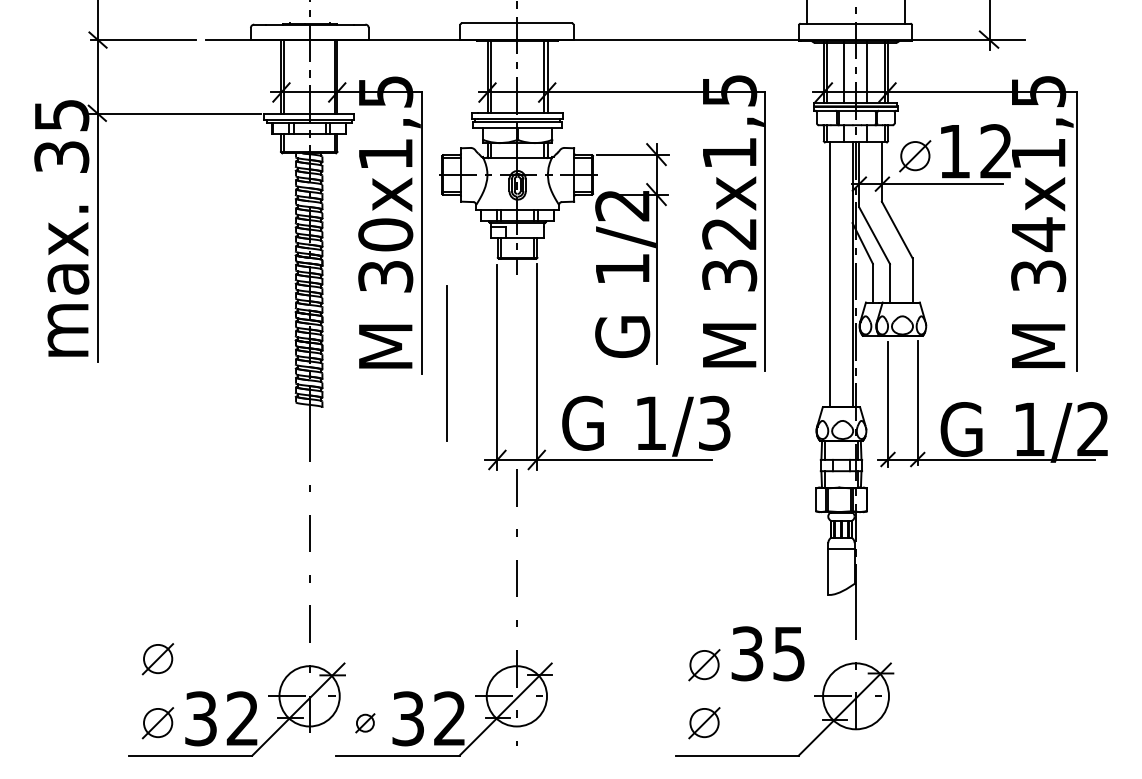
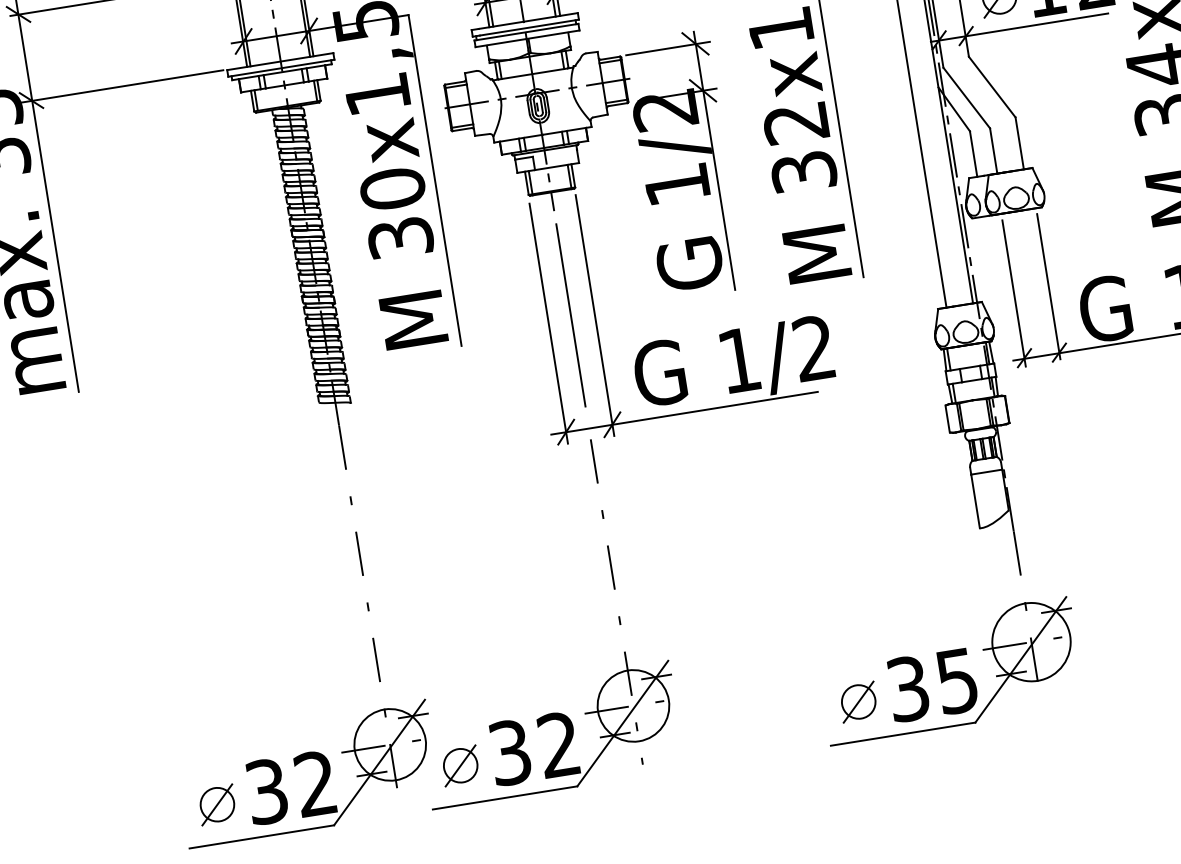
line: (446, 363) -> (570, 315), moved
text: (714, 423) -> (814, 348), 1/3 -> 1/2
text: (767, 653) -> (931, 684), moved
part: (157, 659) -> (204, 730), removed
part: (704, 665) -> (847, 634), removed
part: (365, 723) -> (460, 766), size x1.67

